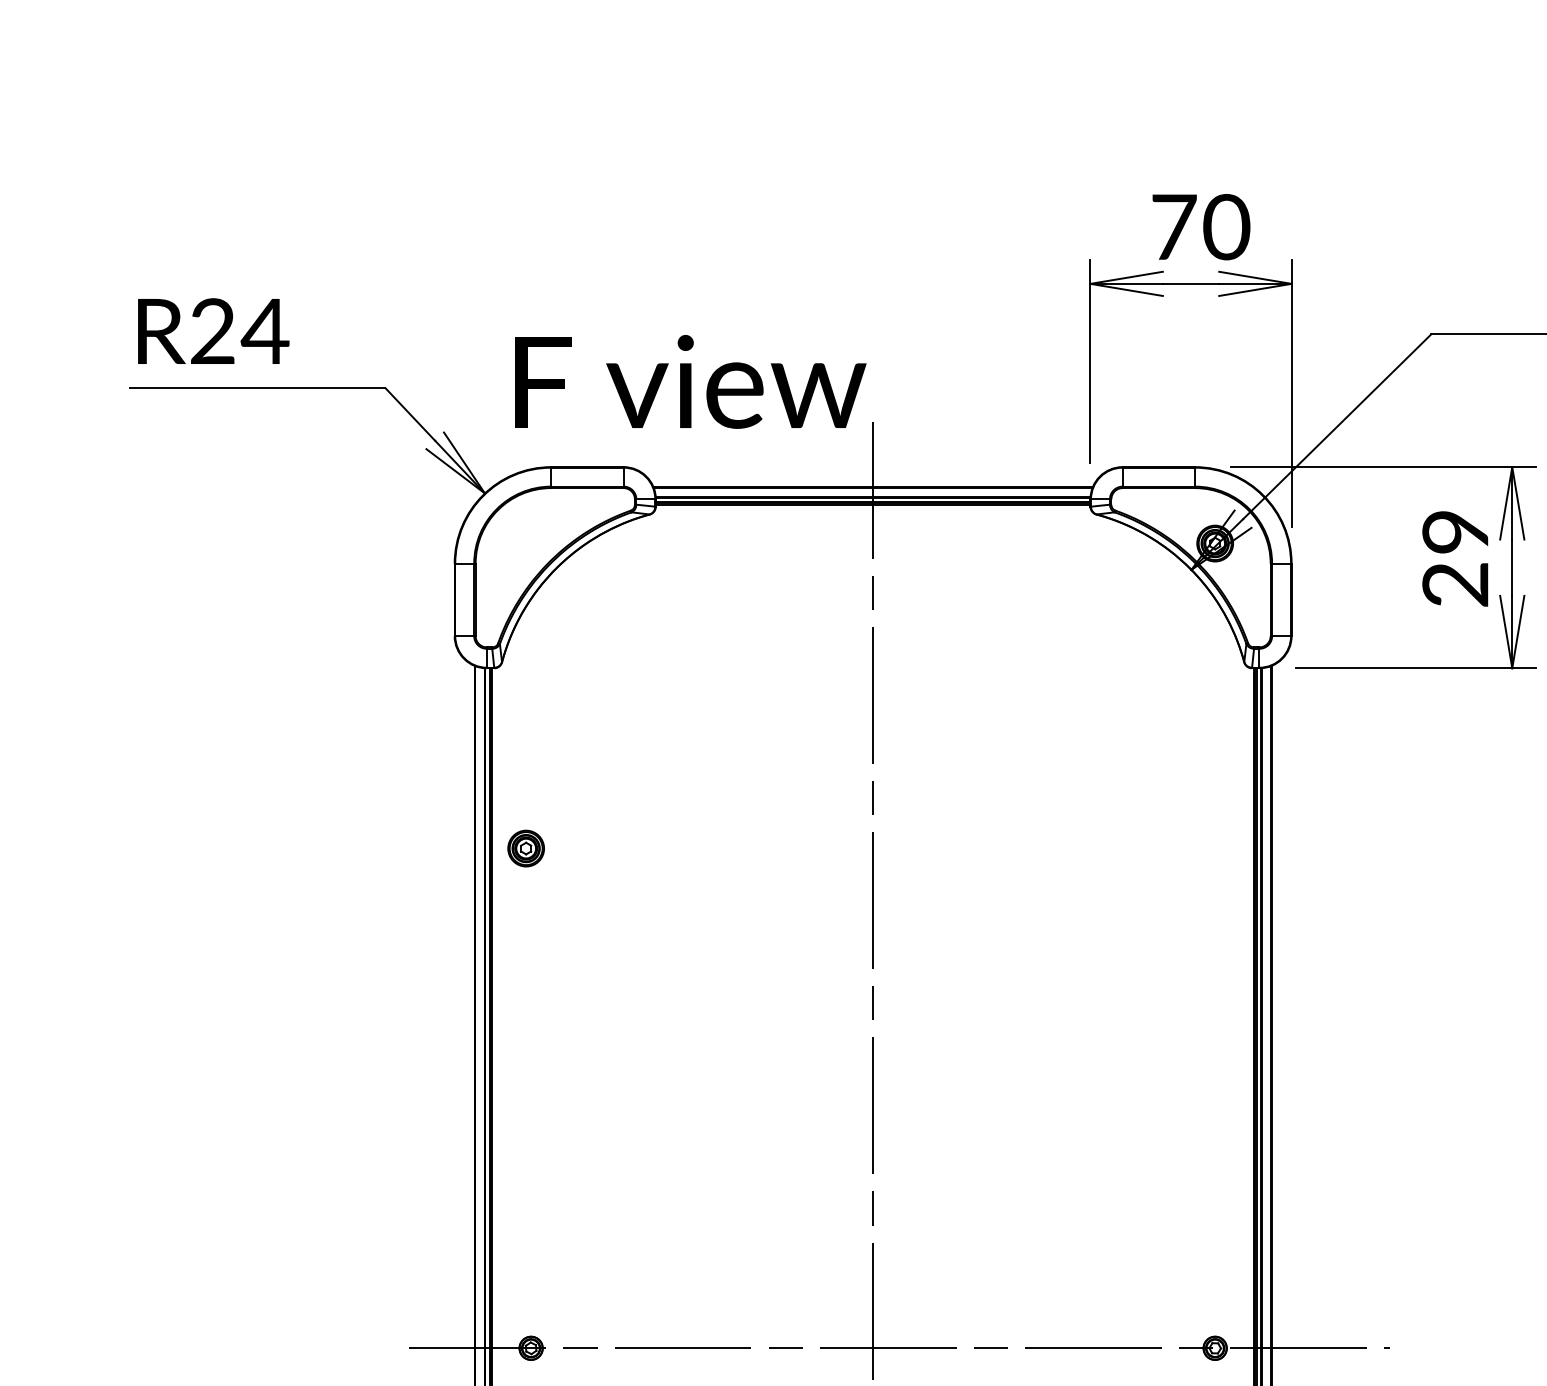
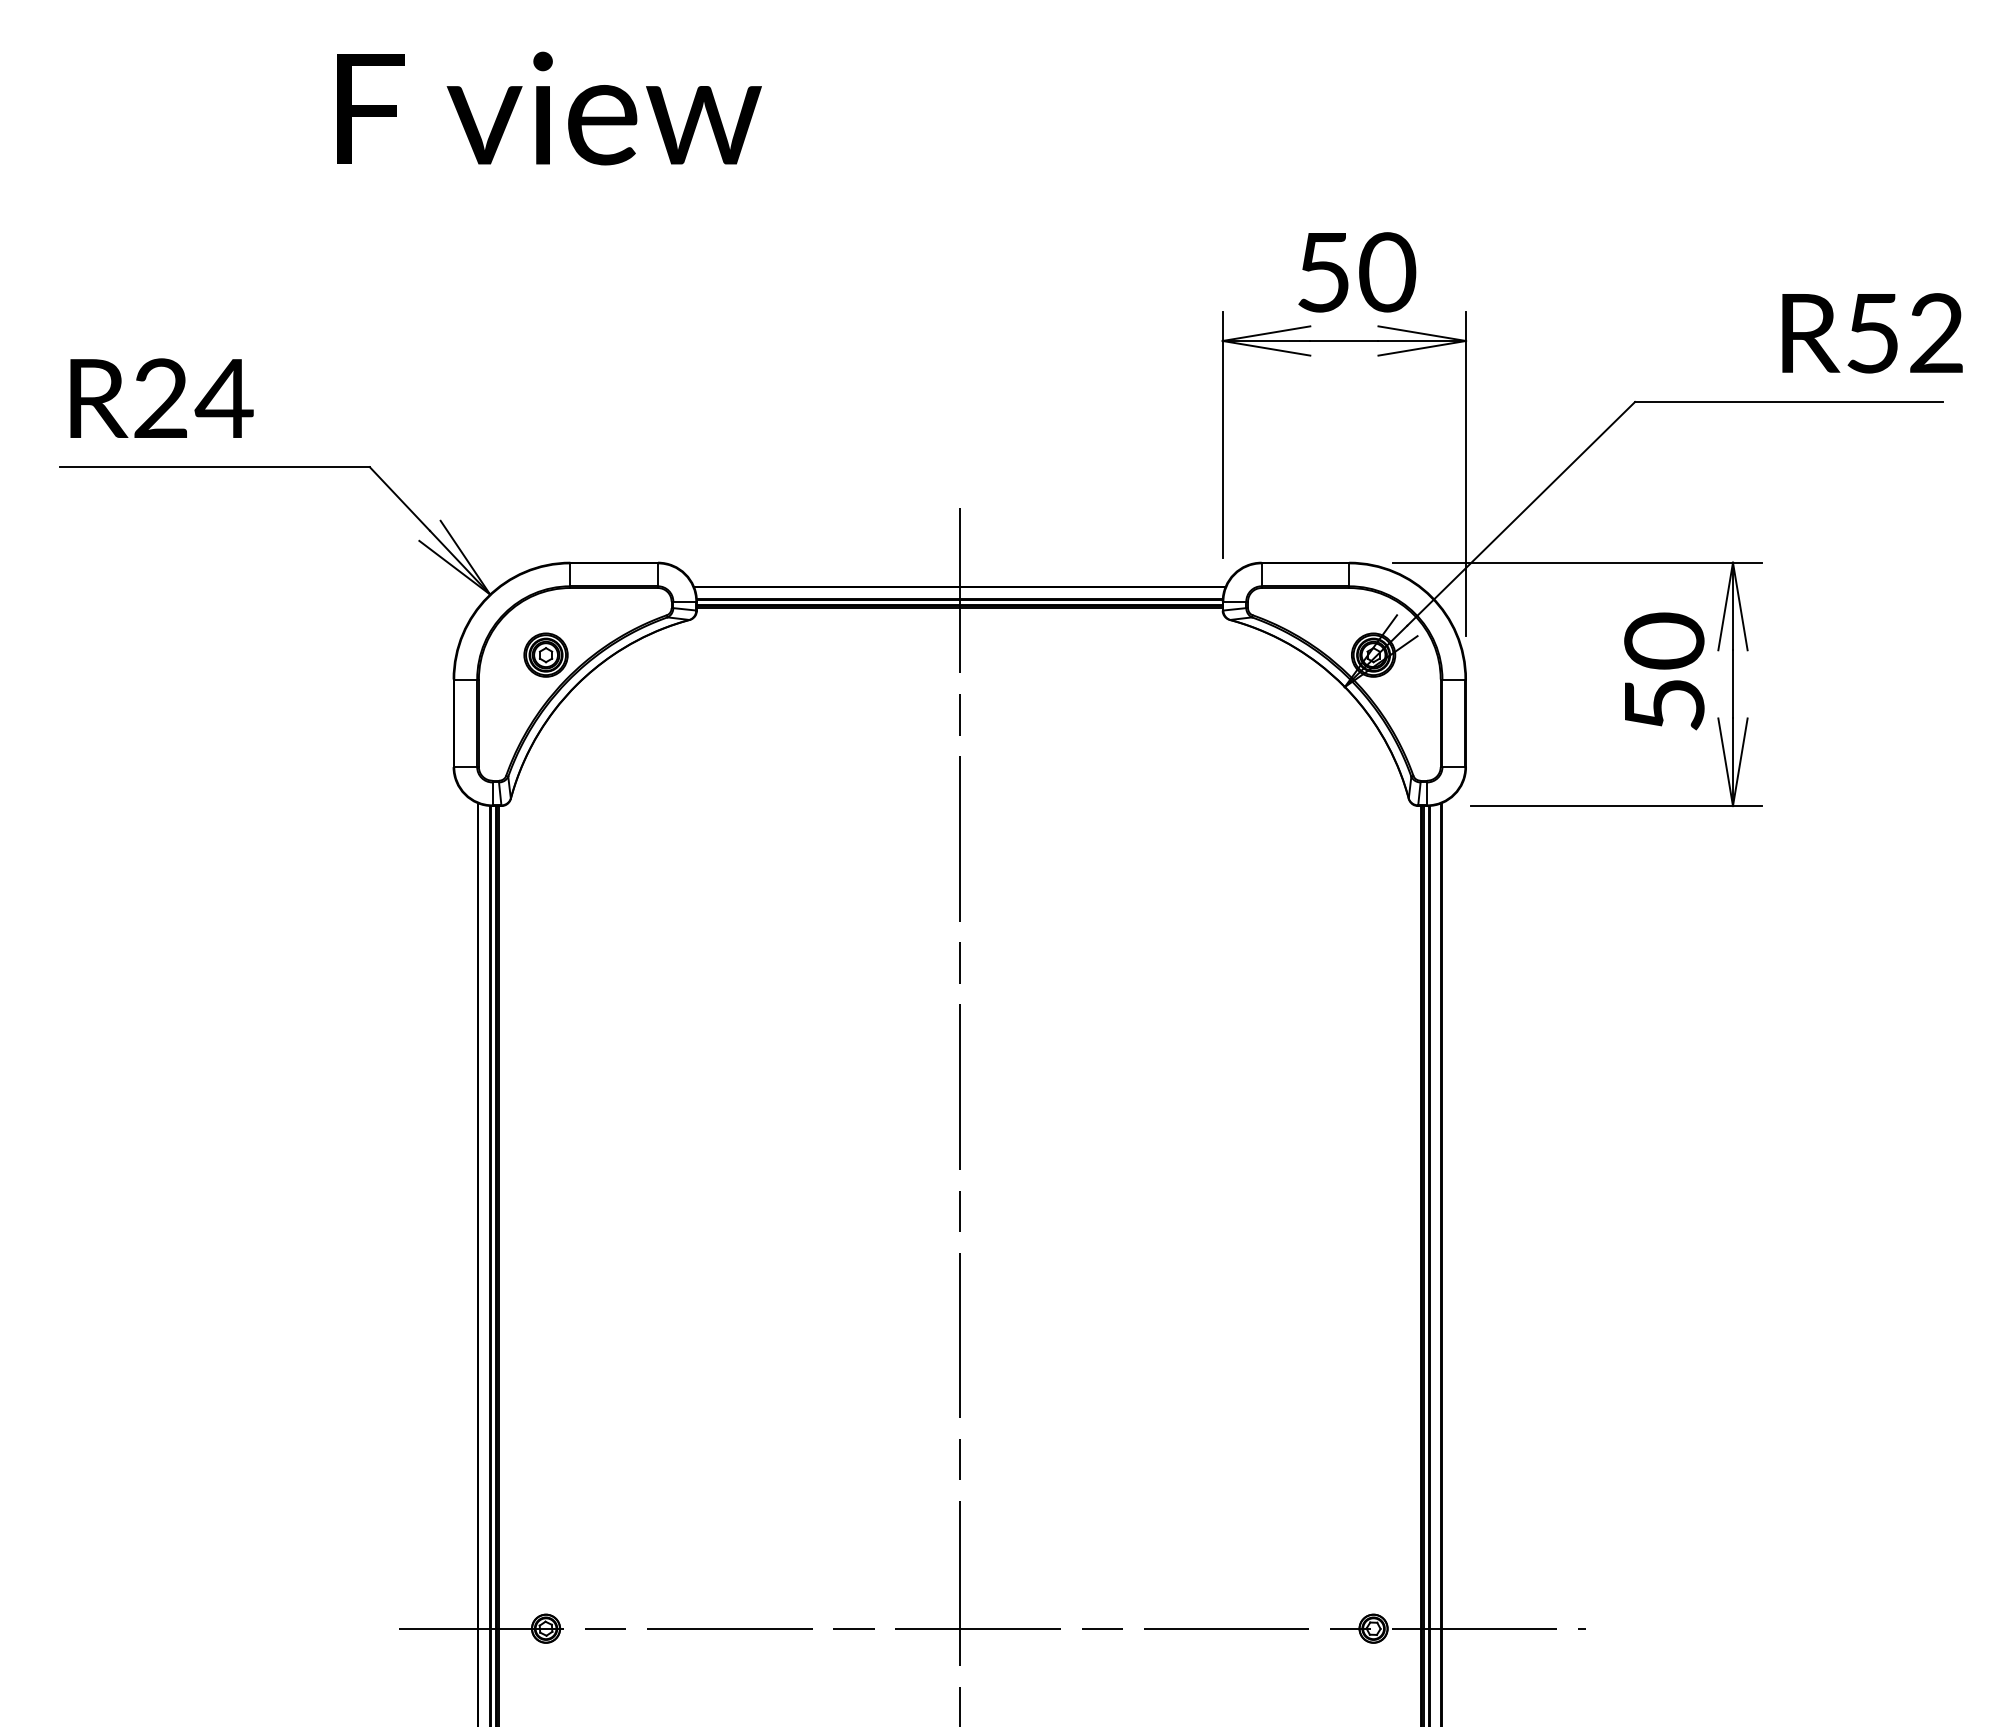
text: (1174, 227) -> (1324, 272), 70 -> 50
text: (691, 381) -> (549, 108), moved
text: (1455, 557) -> (1664, 671), 29 -> 50
part: (525, 848) -> (545, 654), moved

